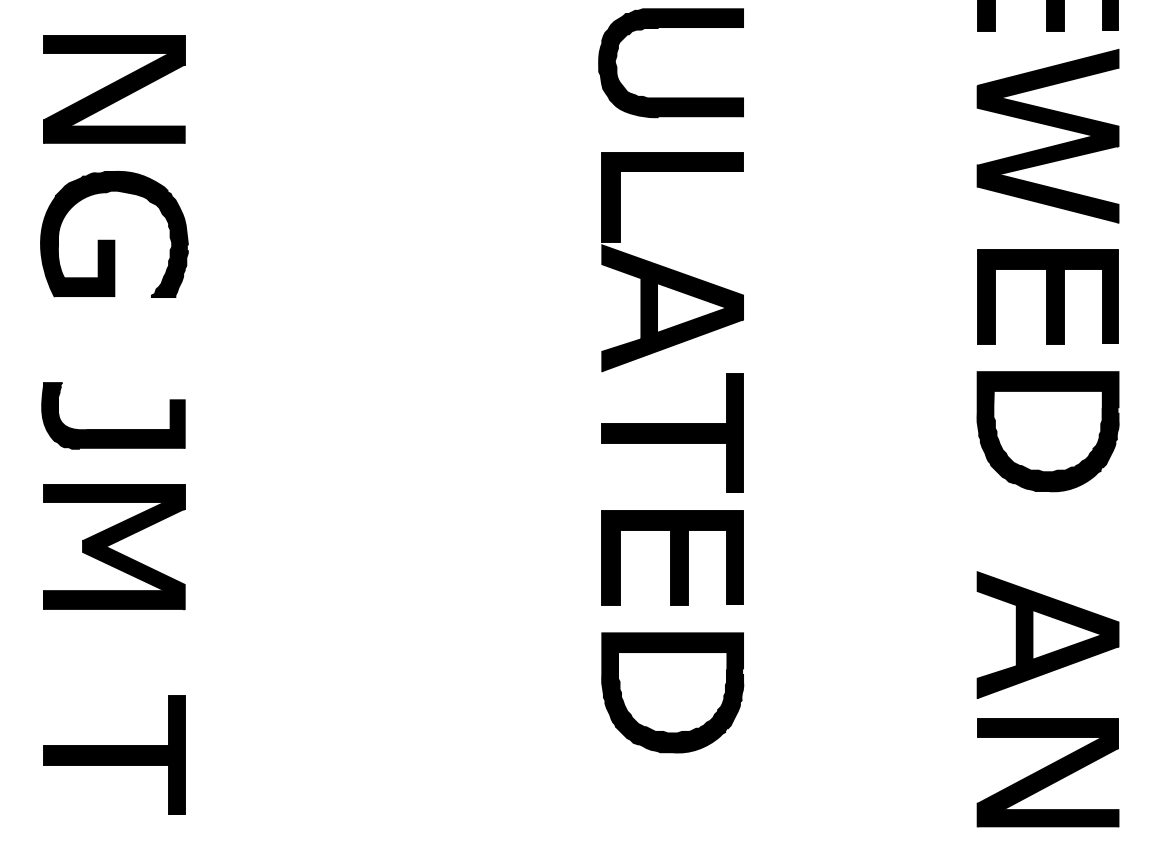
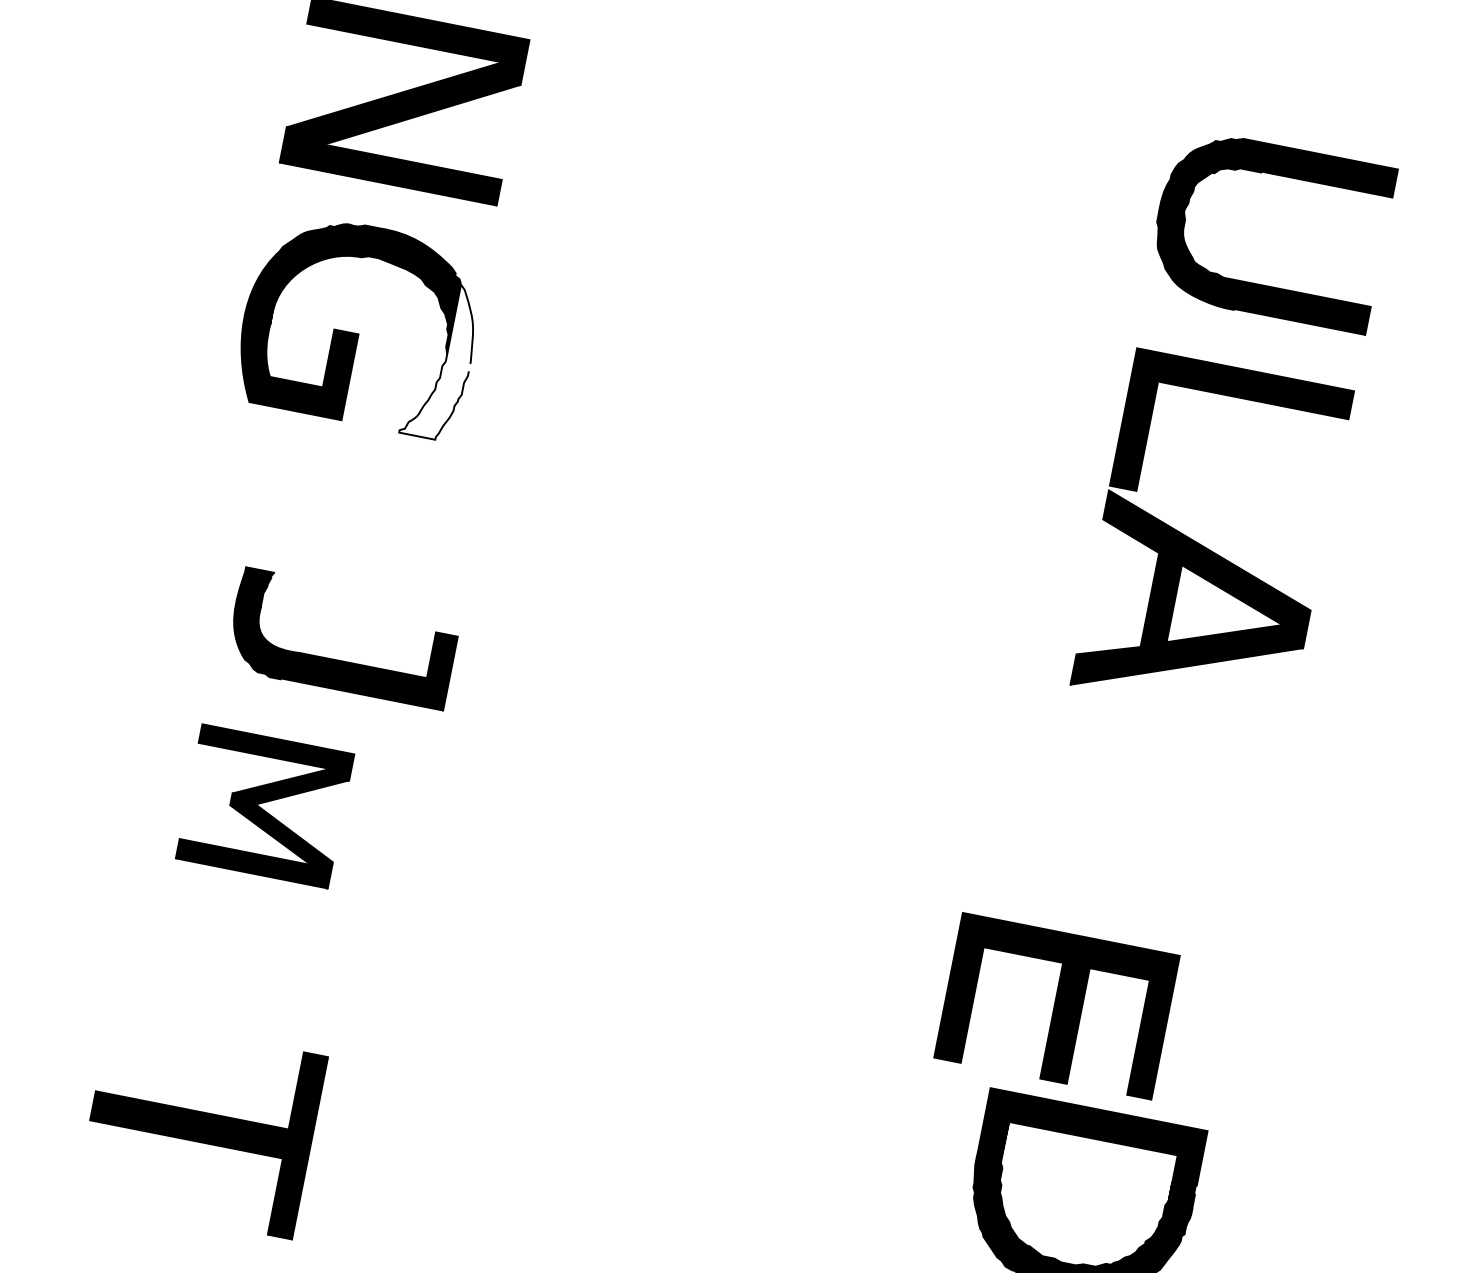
fill: (169, 246) -> (441, 360), removed
part: (113, 429) -> (339, 659), moved
part: (672, 432) -> (1160, 800), removed
part: (114, 547) -> (265, 807), size x0.7
part: (672, 557) -> (1056, 1005), moved

